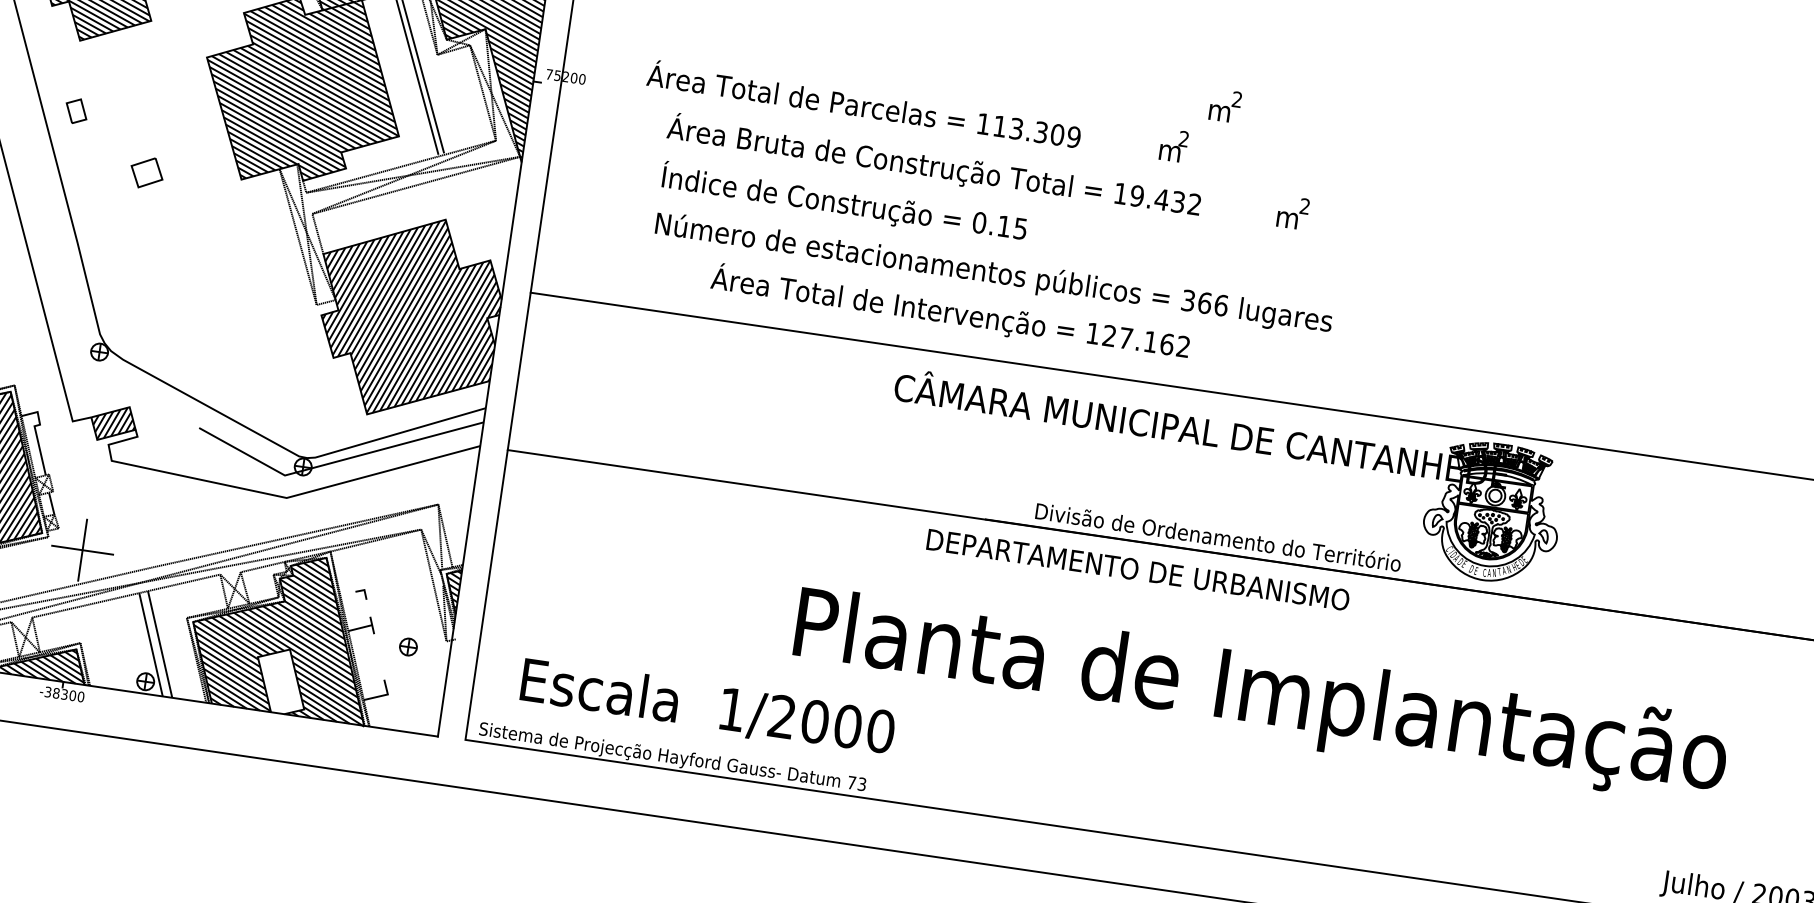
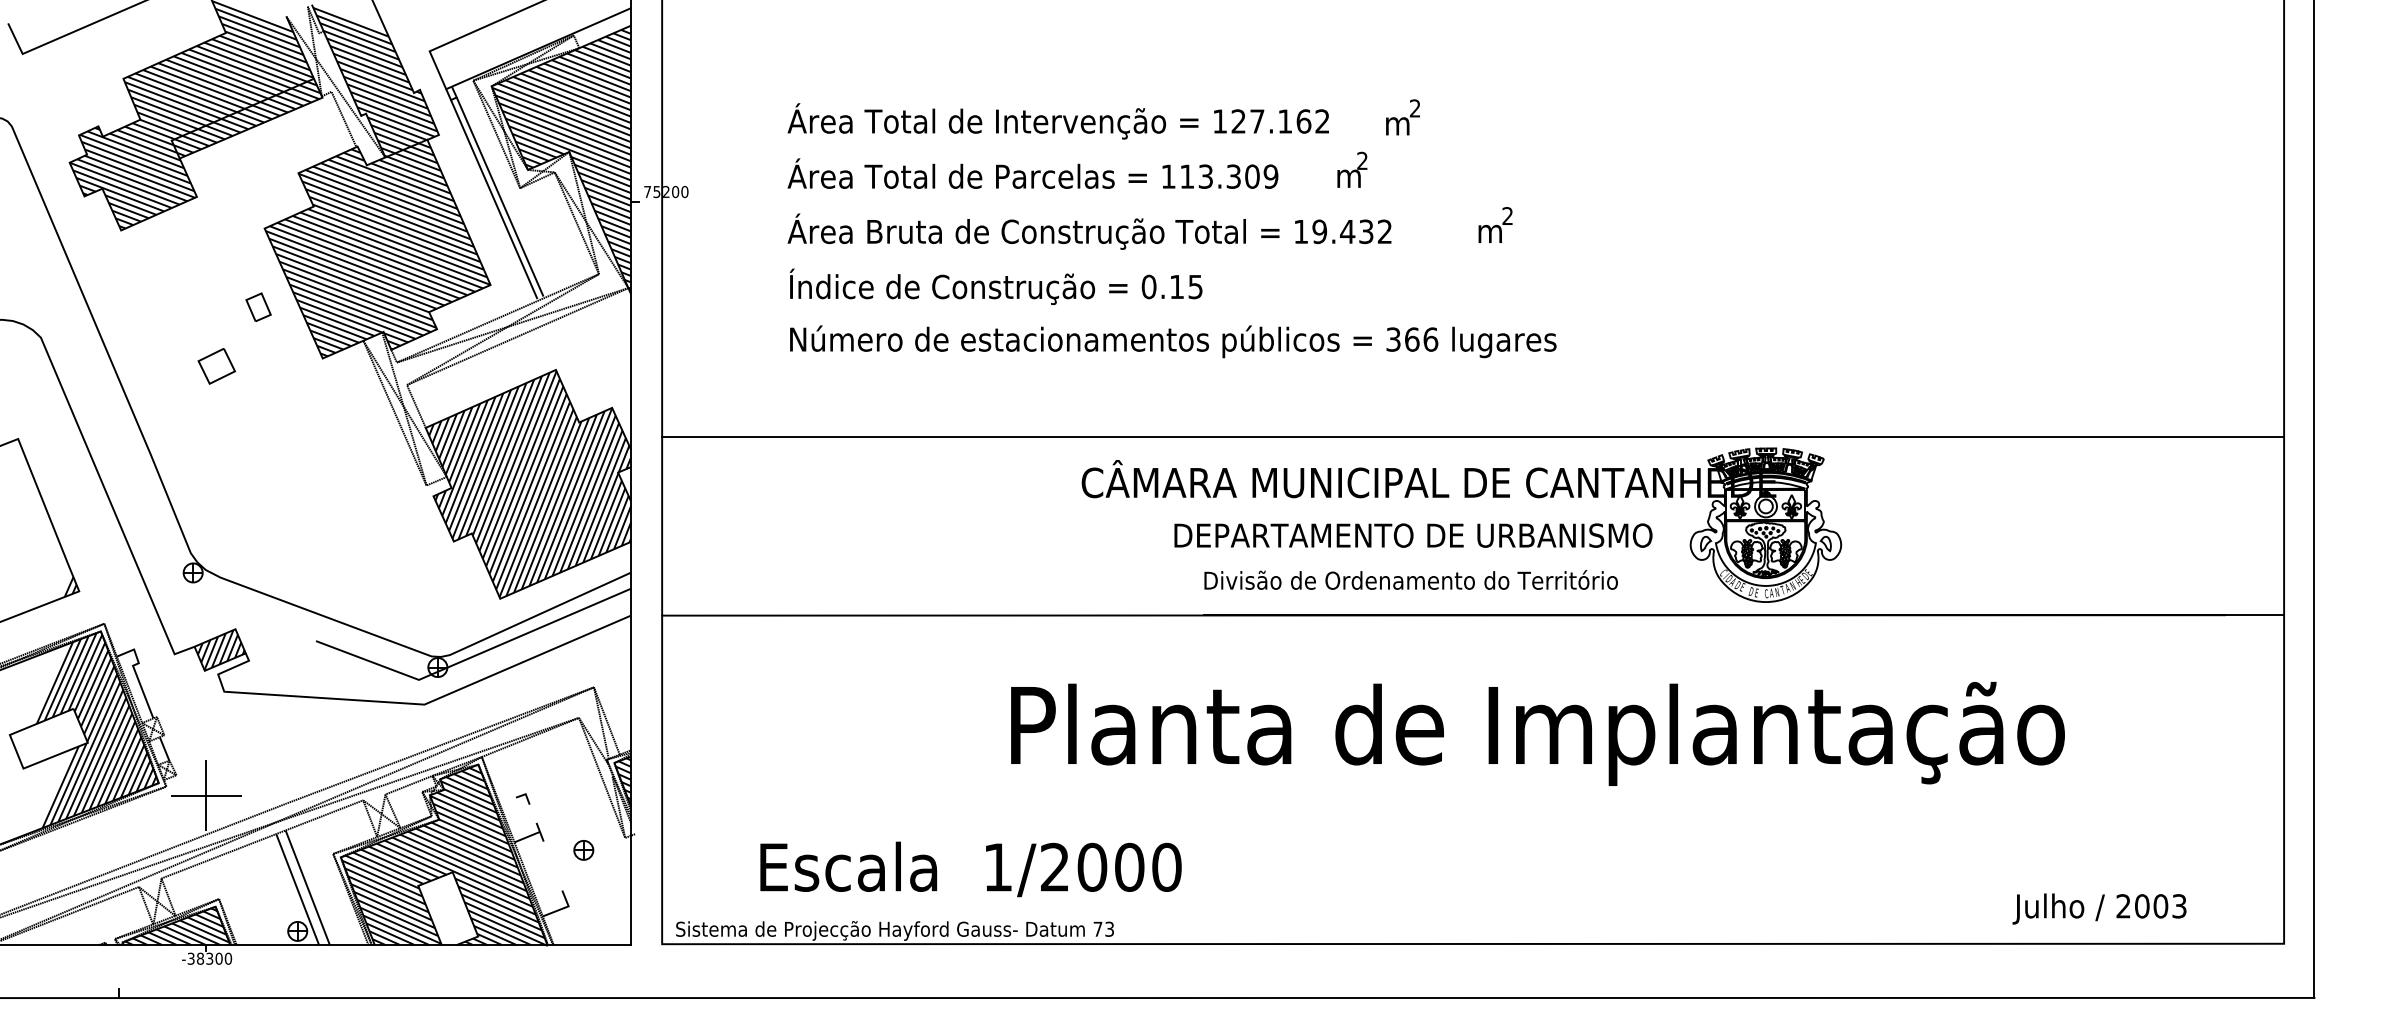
text: (863, 103) -> (1032, 173), moved
part: (76, 110) -> (258, 306), moved
text: (949, 312) -> (1057, 121), moved
text: (1217, 536) -> (1410, 579), moved
text: (1138, 569) -> (1413, 535), moved
text: (1260, 695) -> (1537, 733), moved
text: (707, 707) -> (970, 869), moved

